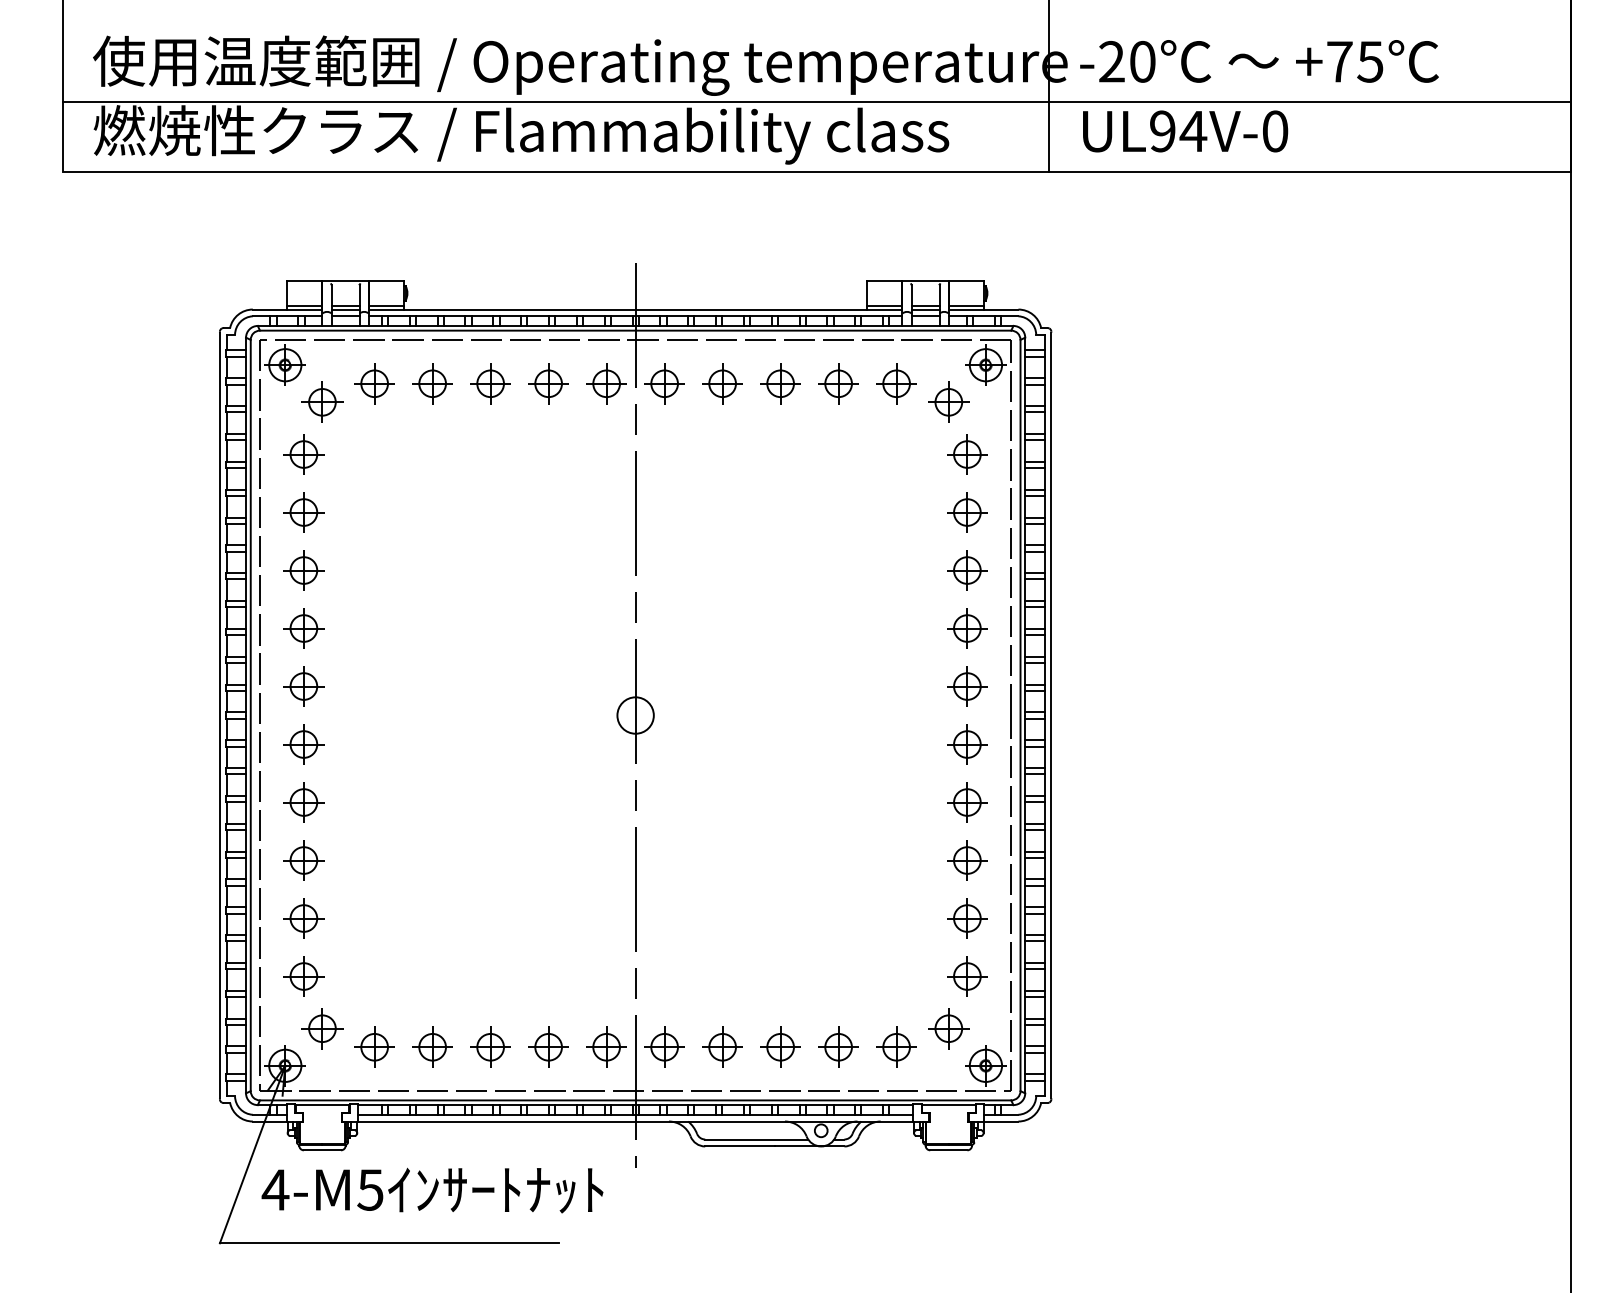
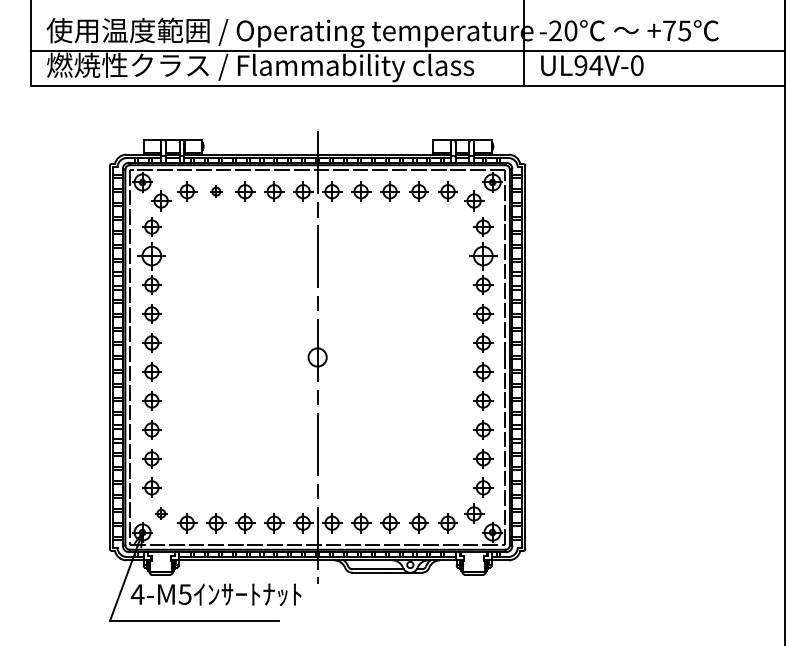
part: (433, 383) -> (216, 191), size x0.6
part: (303, 511) -> (151, 255), size x1.4
part: (967, 511) -> (483, 255), size x1.4
part: (323, 1027) -> (161, 513), size x0.6

